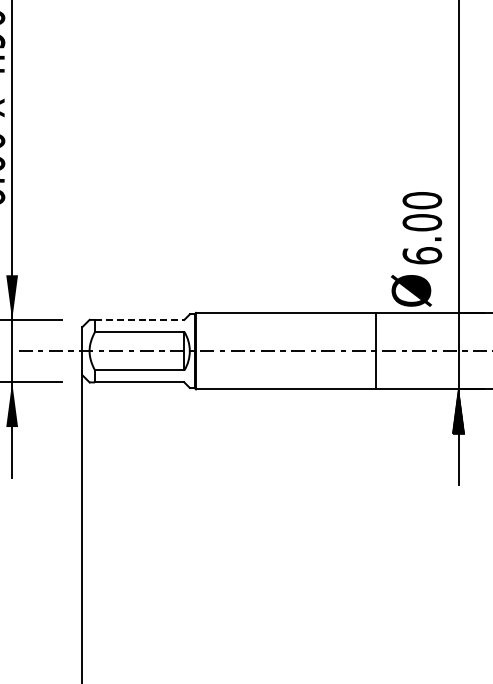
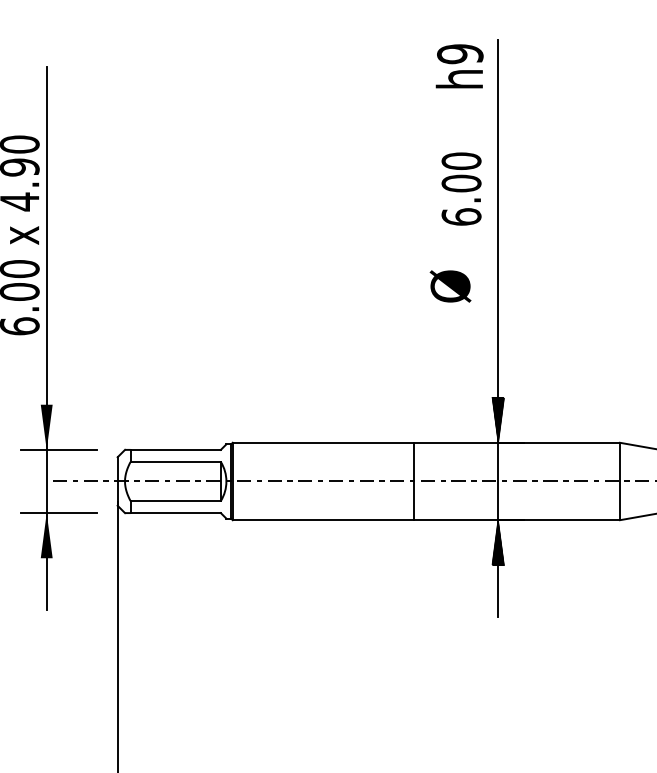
text: (422, 227) -> (461, 188), moved
hatch: (458, 289) -> (498, 419), added
text: (411, 290) -> (450, 286), moved
line: (140, 319) -> (176, 449), dashed -> solid

